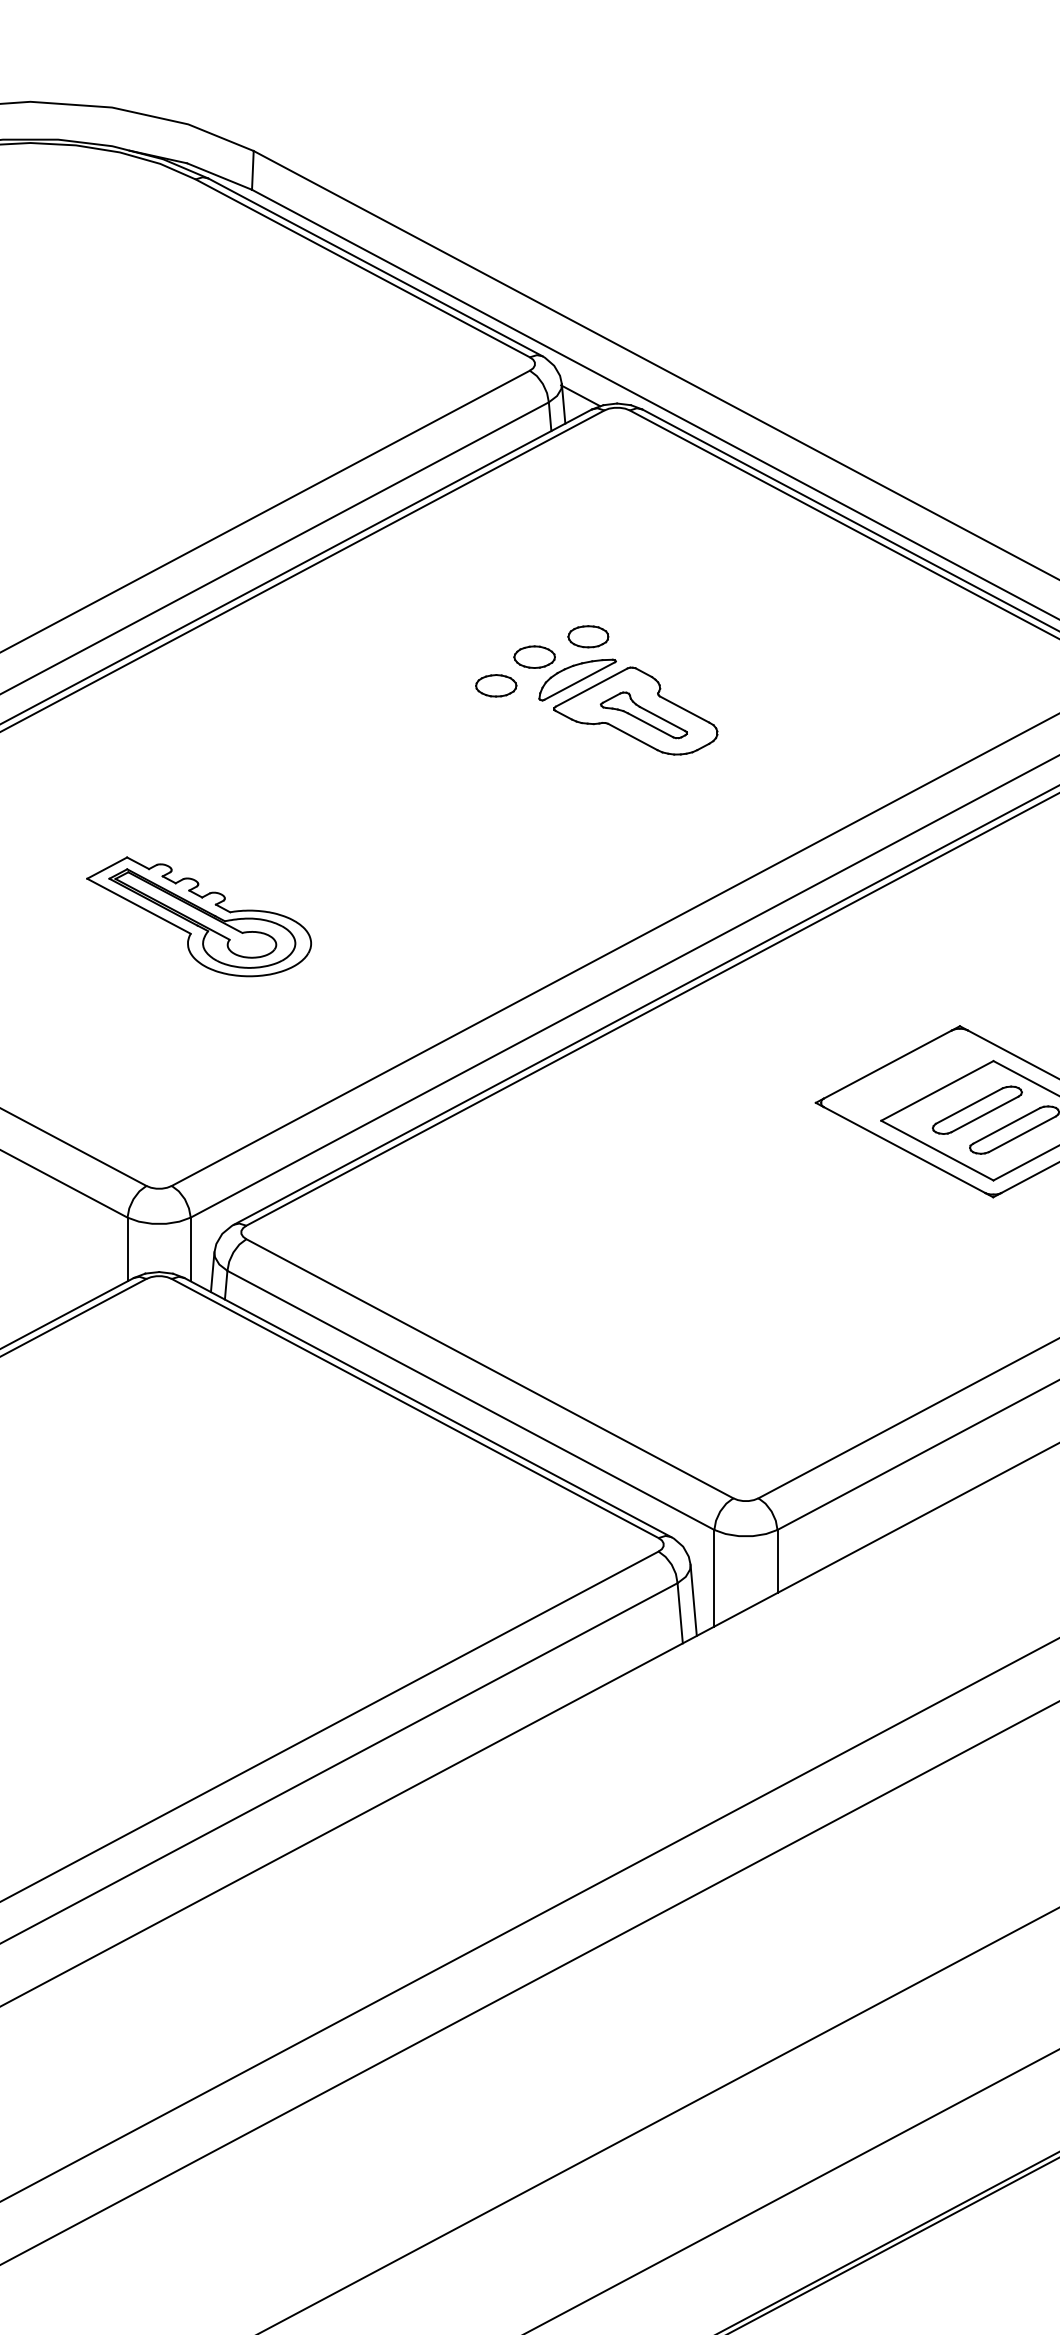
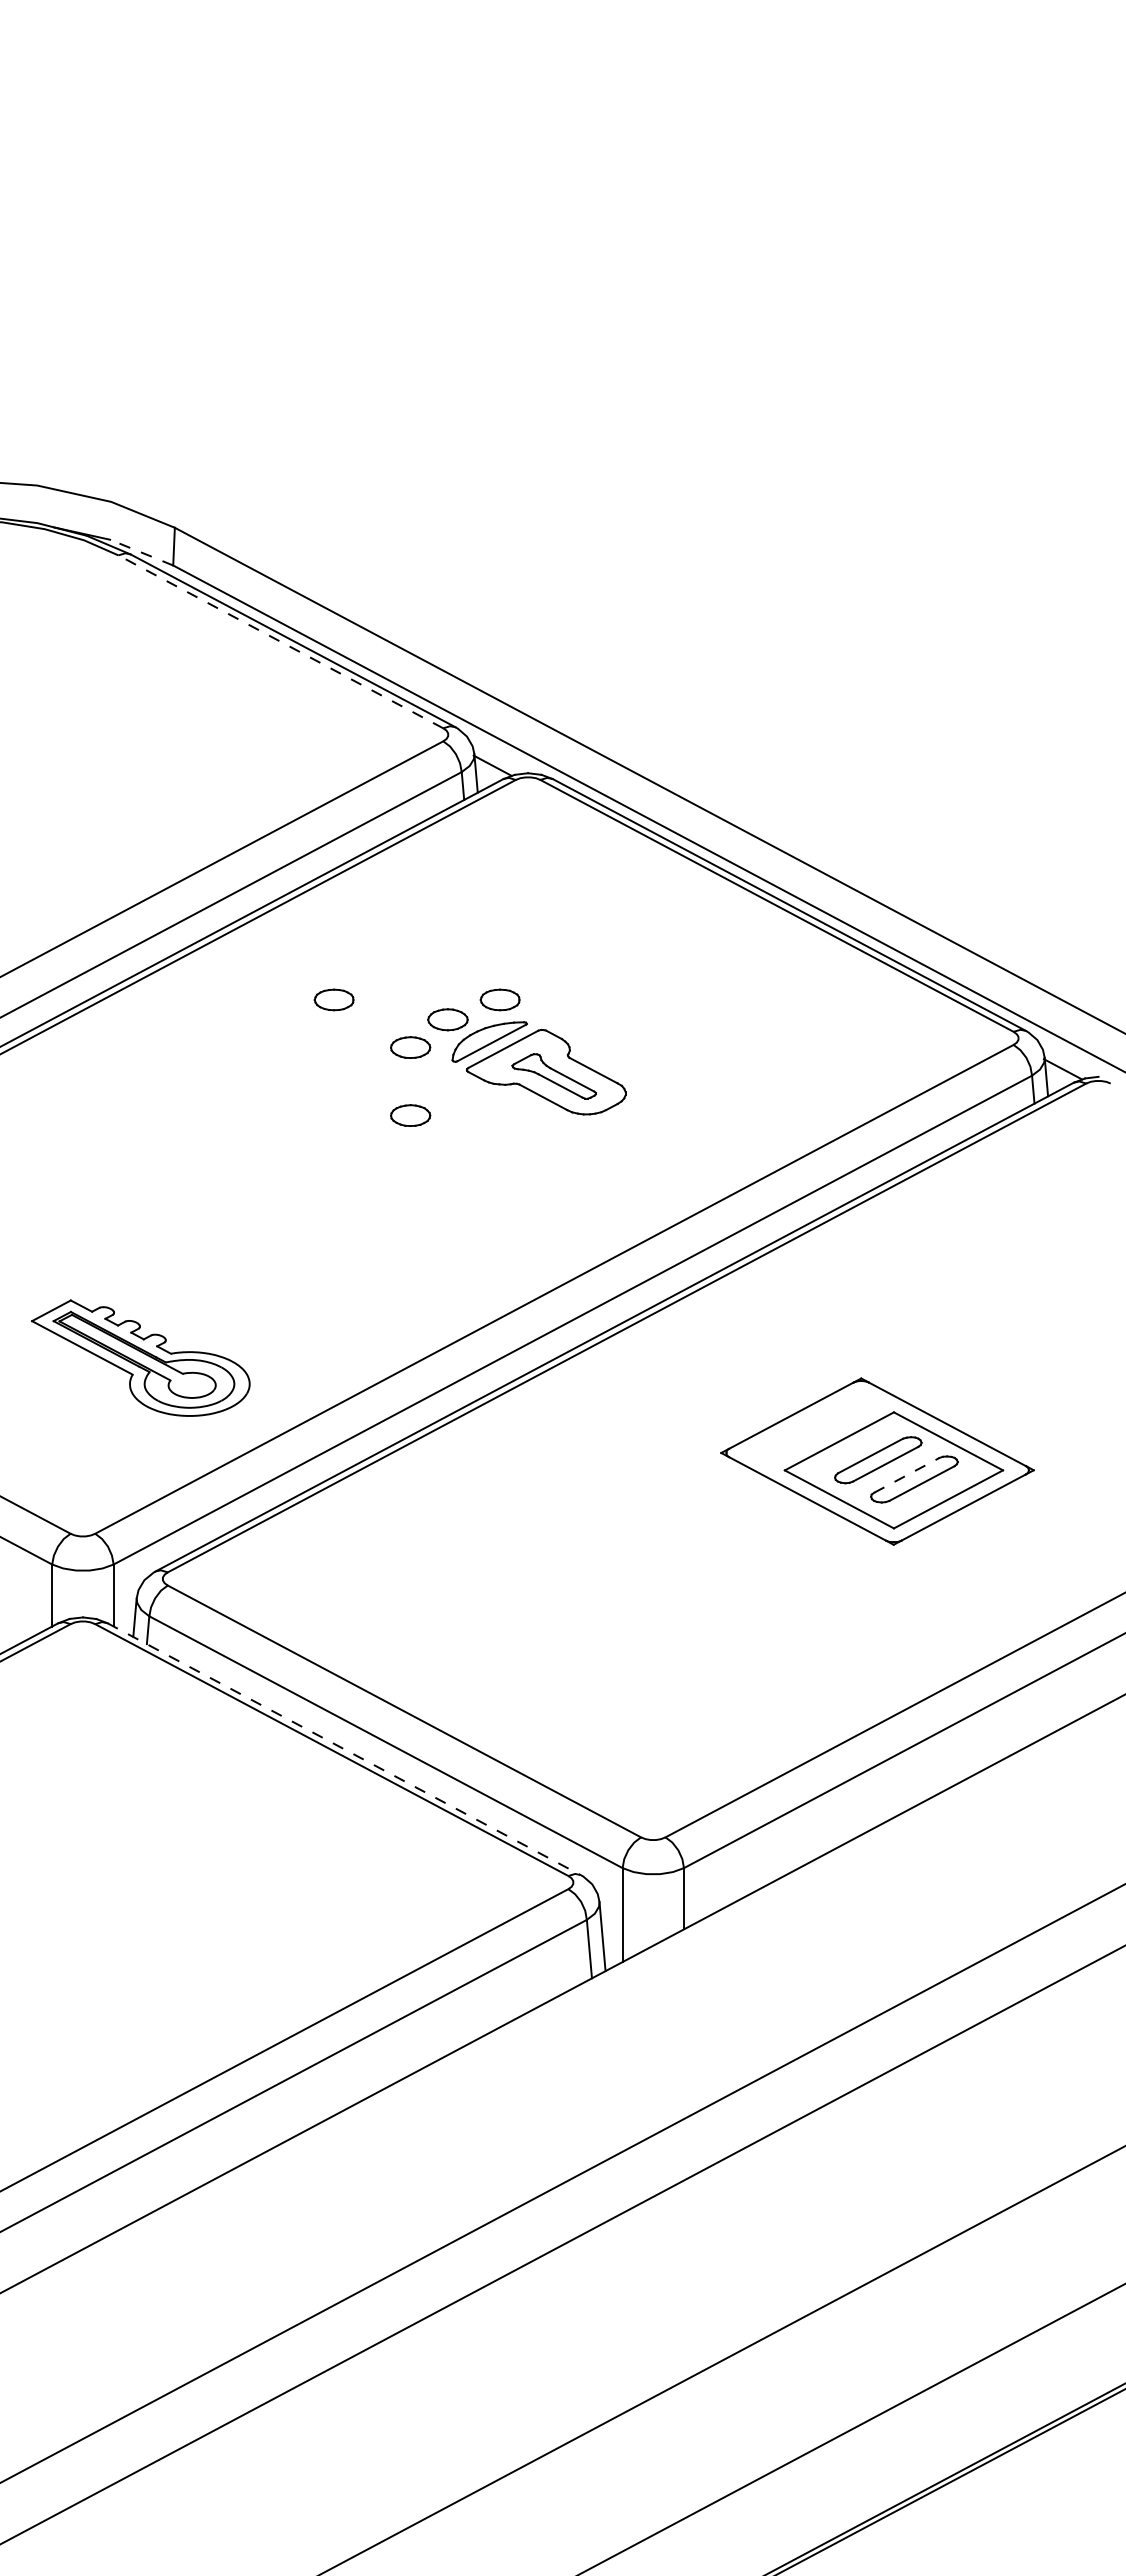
line: (219, 176) -> (141, 552), solid -> dashed
line: (362, 267) -> (280, 641), solid -> dashed
part: (416, 636) -> (333, 999), added
part: (496, 755) -> (410, 1115), added
part: (198, 916) -> (140, 1357), moved
line: (1007, 1126) -> (907, 1475), solid -> dashed
line: (428, 1407) -> (344, 1749), solid -> dashed

